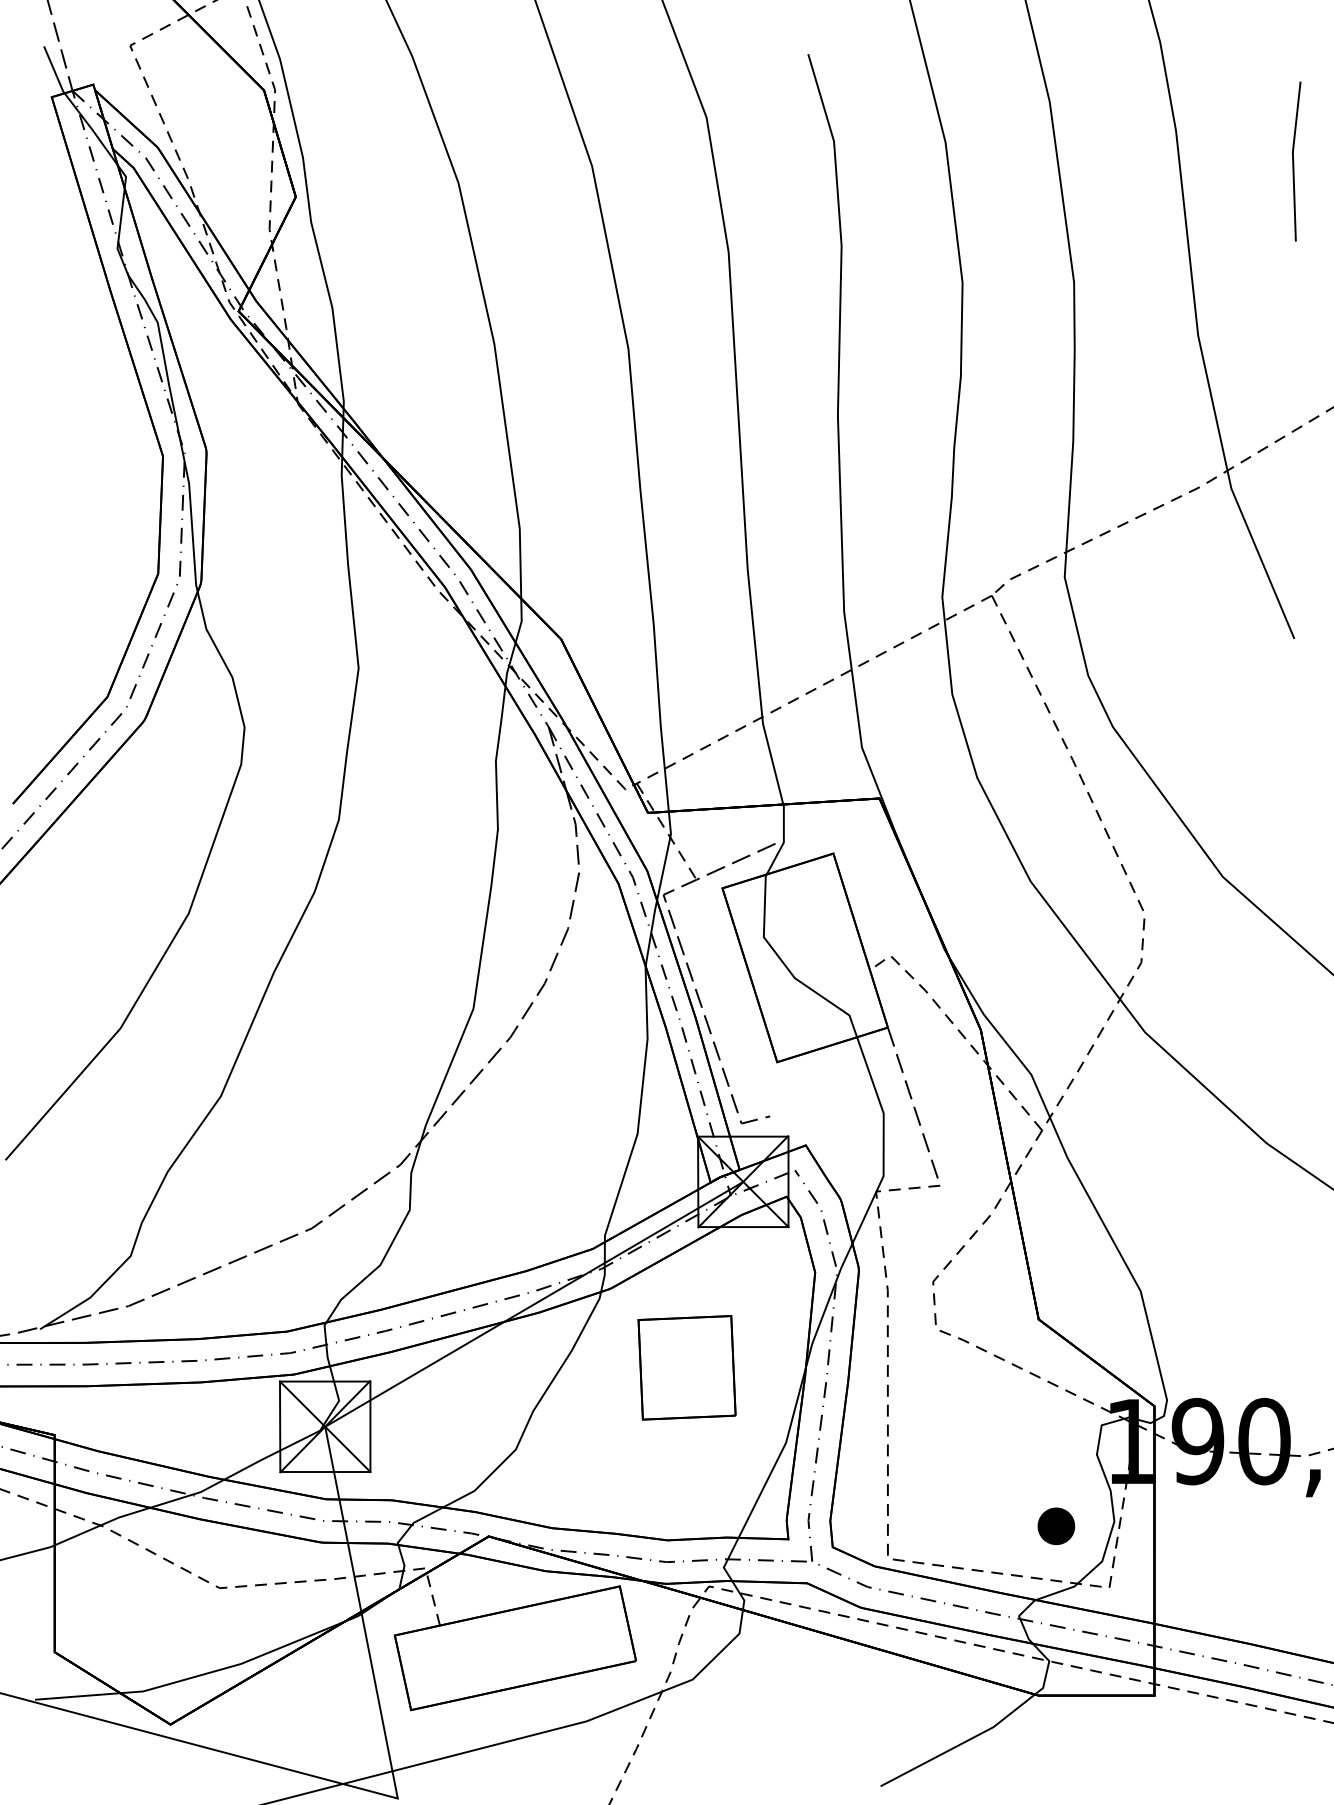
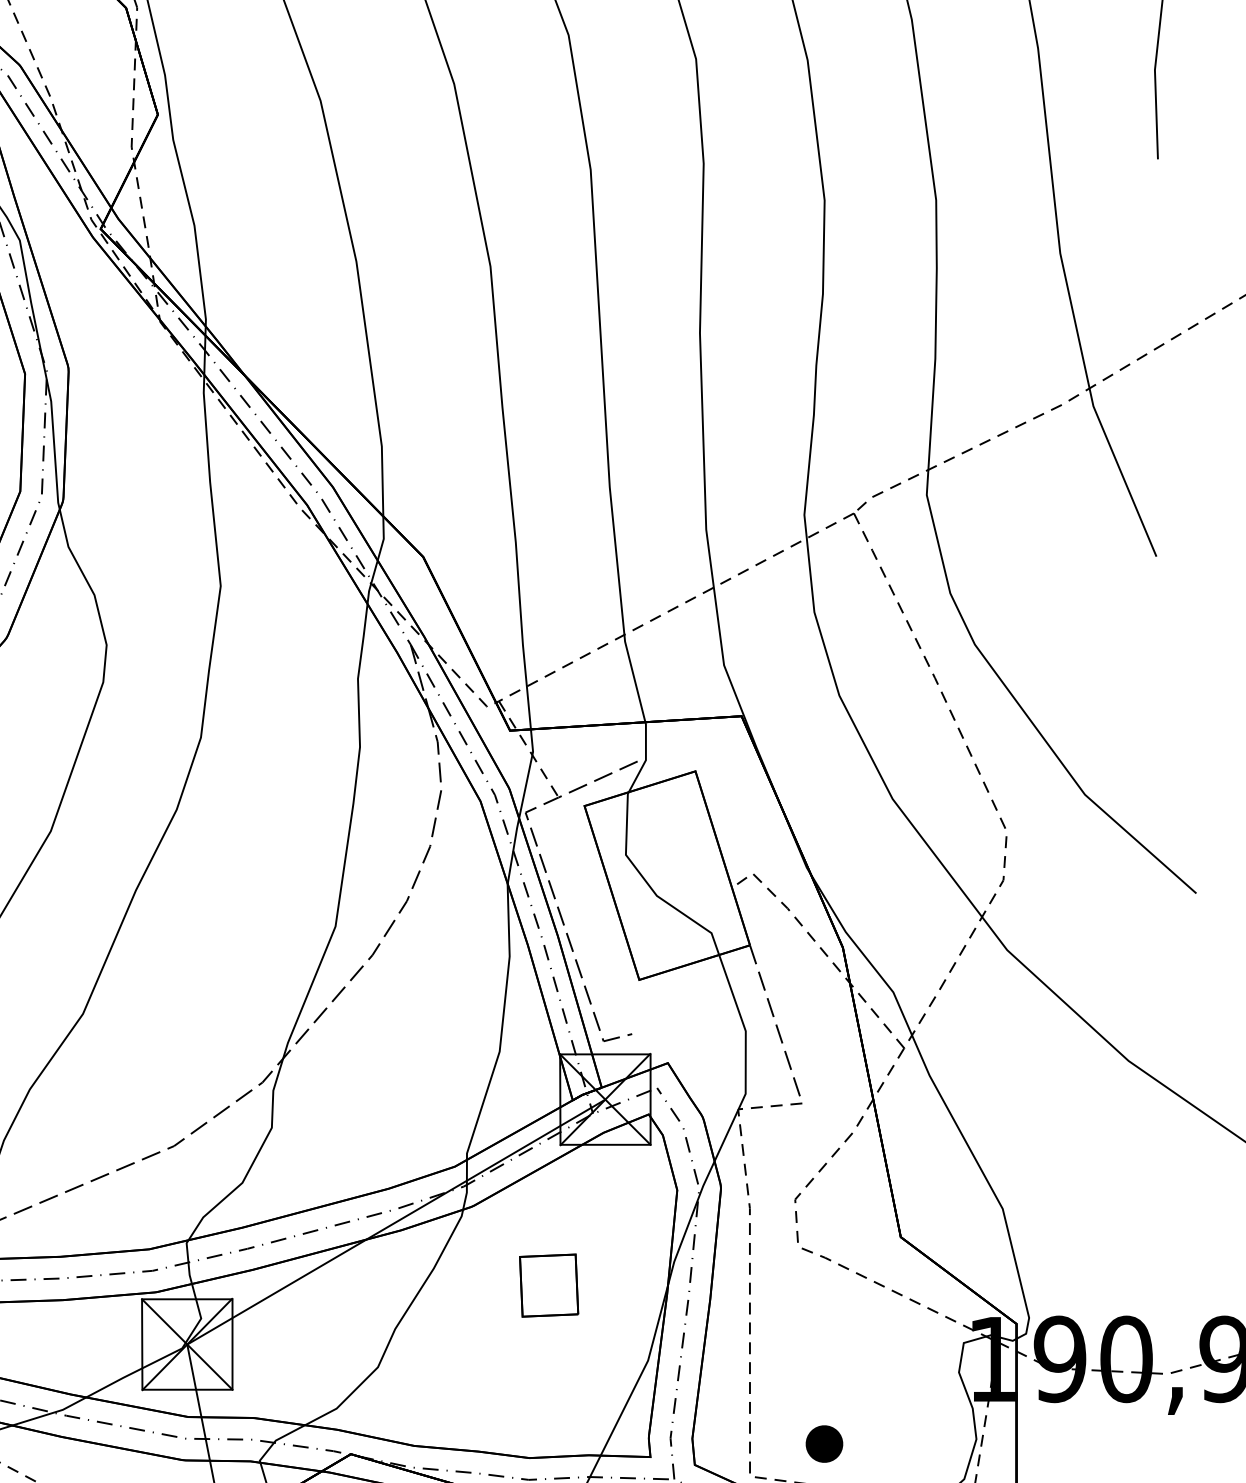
part: (686, 1367) -> (548, 1285), size x0.6
part: (1056, 1525) -> (824, 1443), moved

